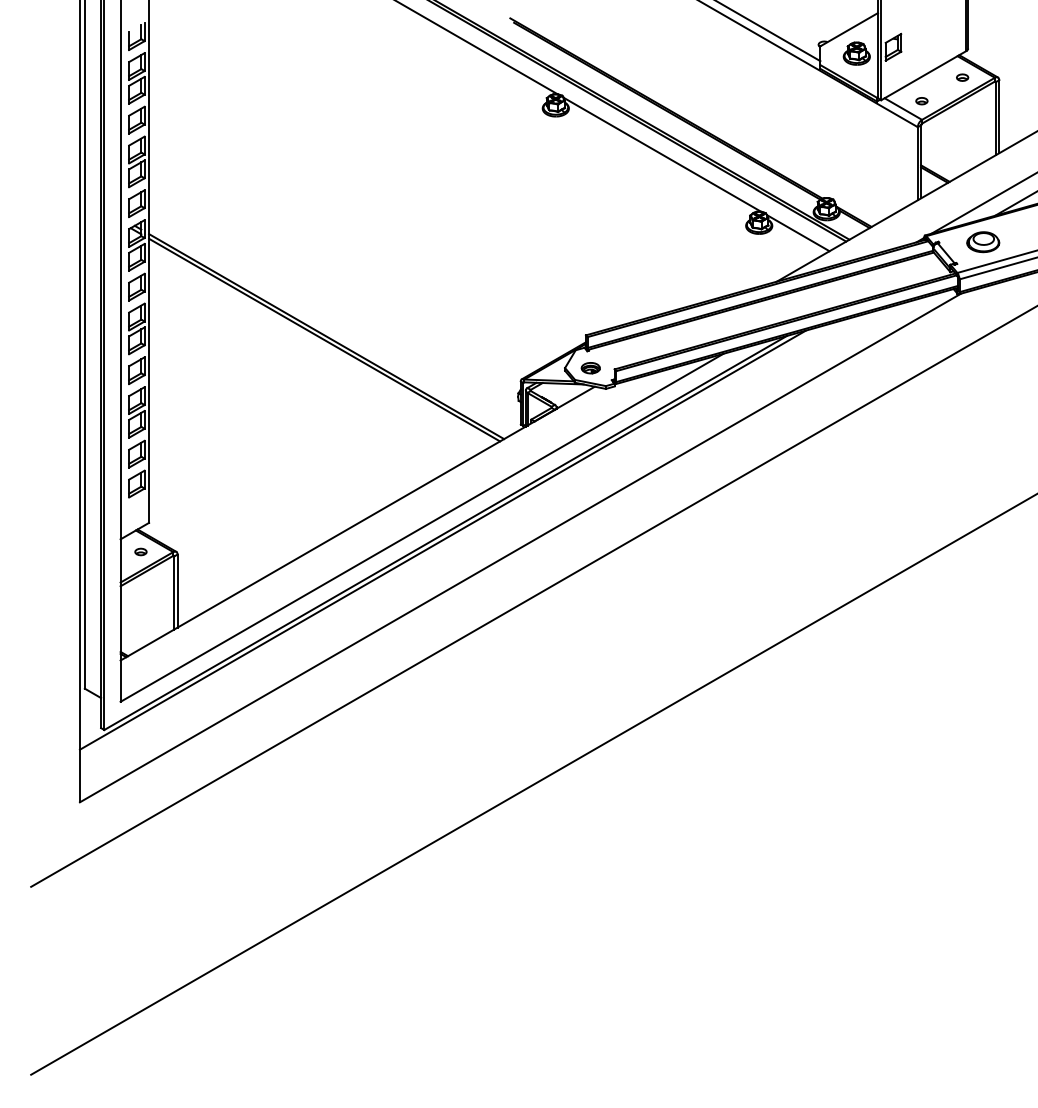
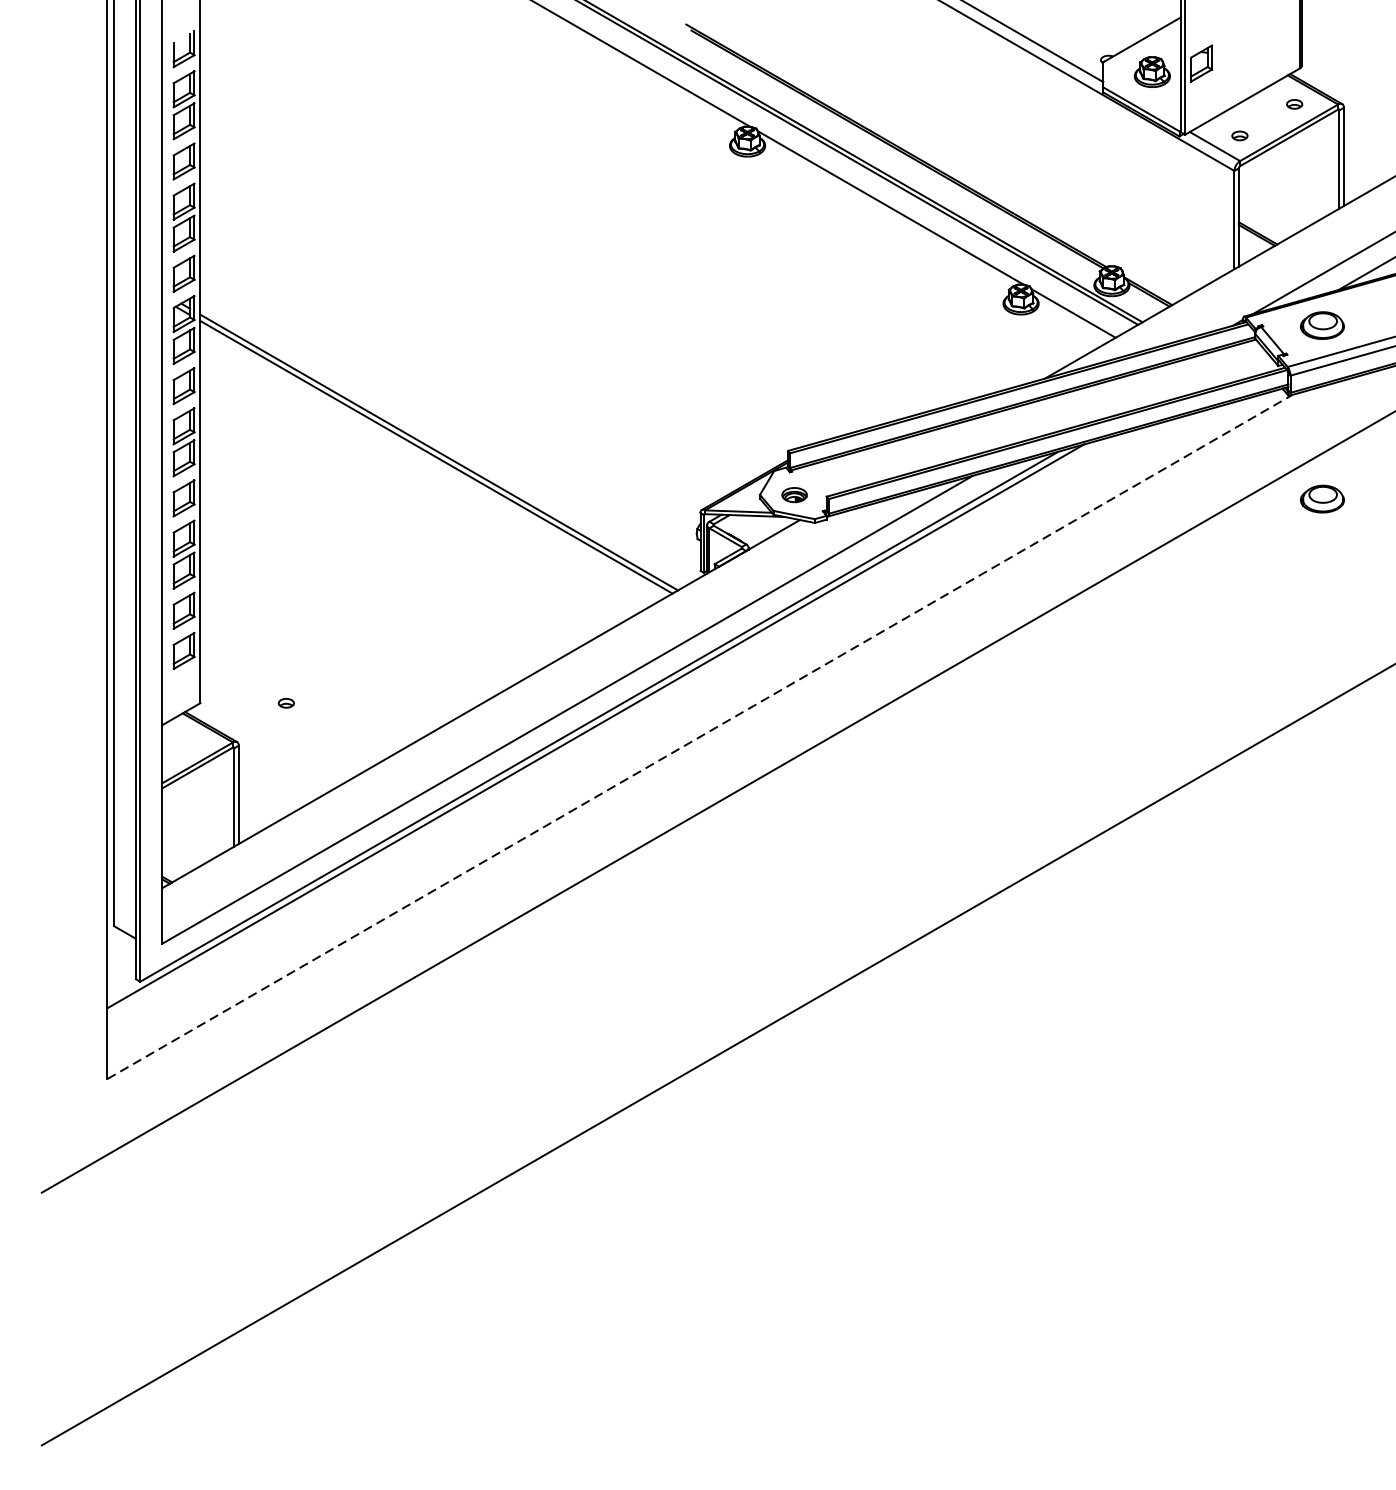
part: (983, 371) -> (1322, 499), added
line: (520, 548) -> (700, 737), solid -> dashed
part: (140, 551) -> (285, 702), moved

